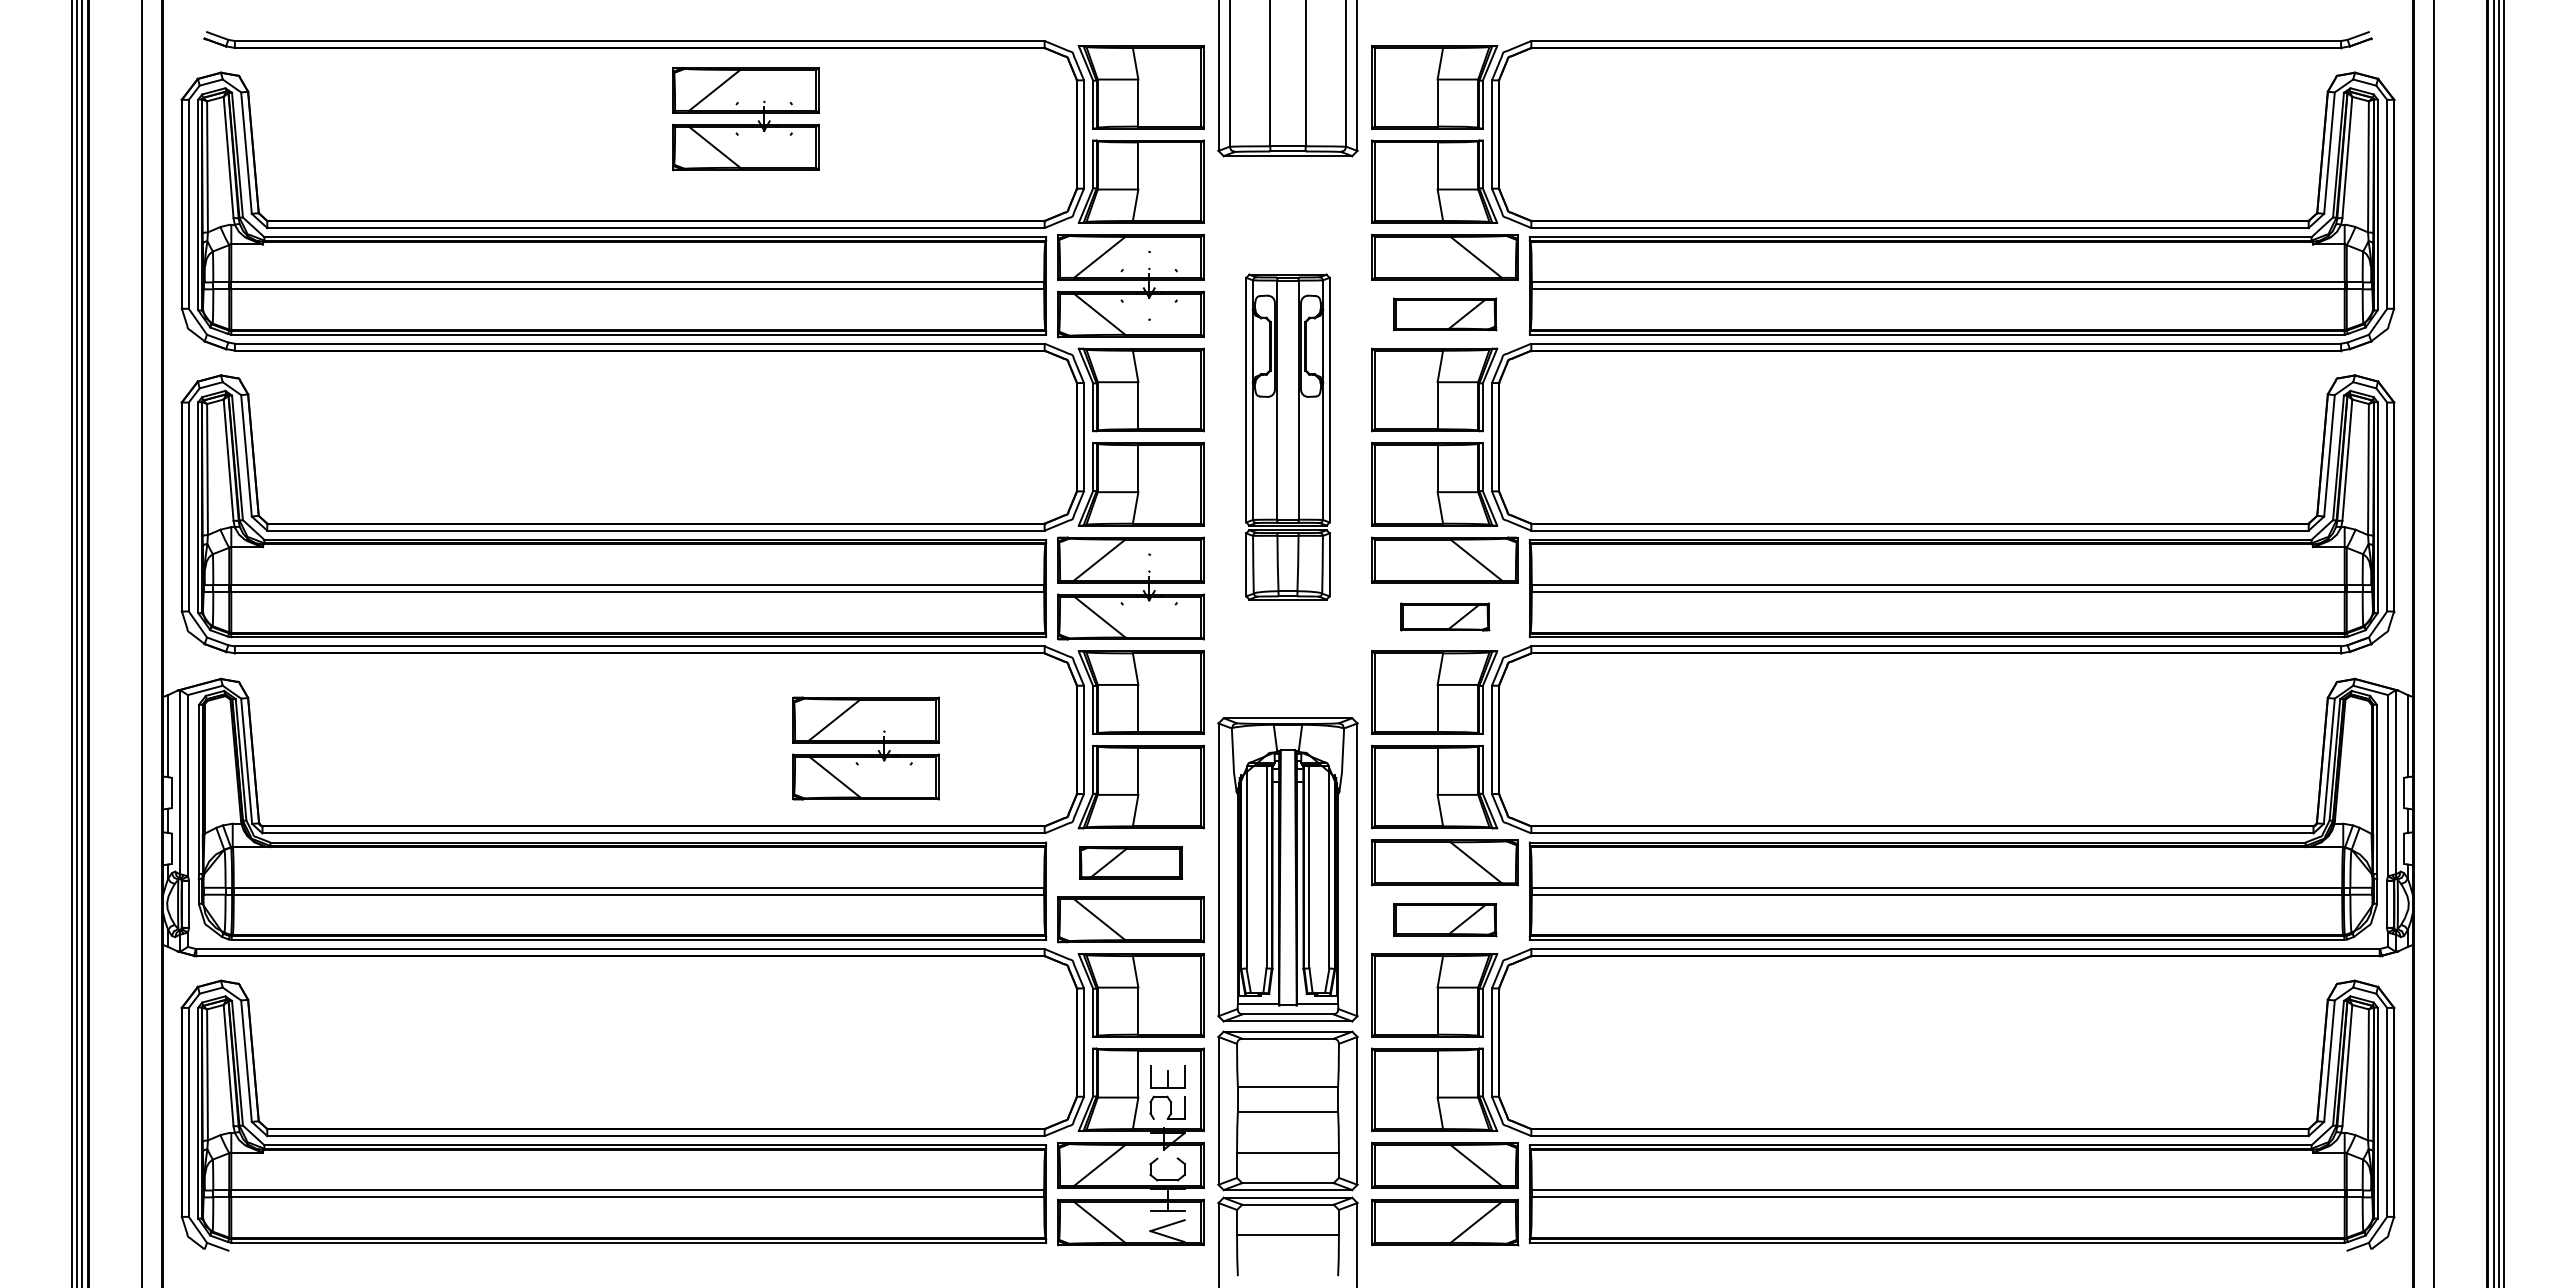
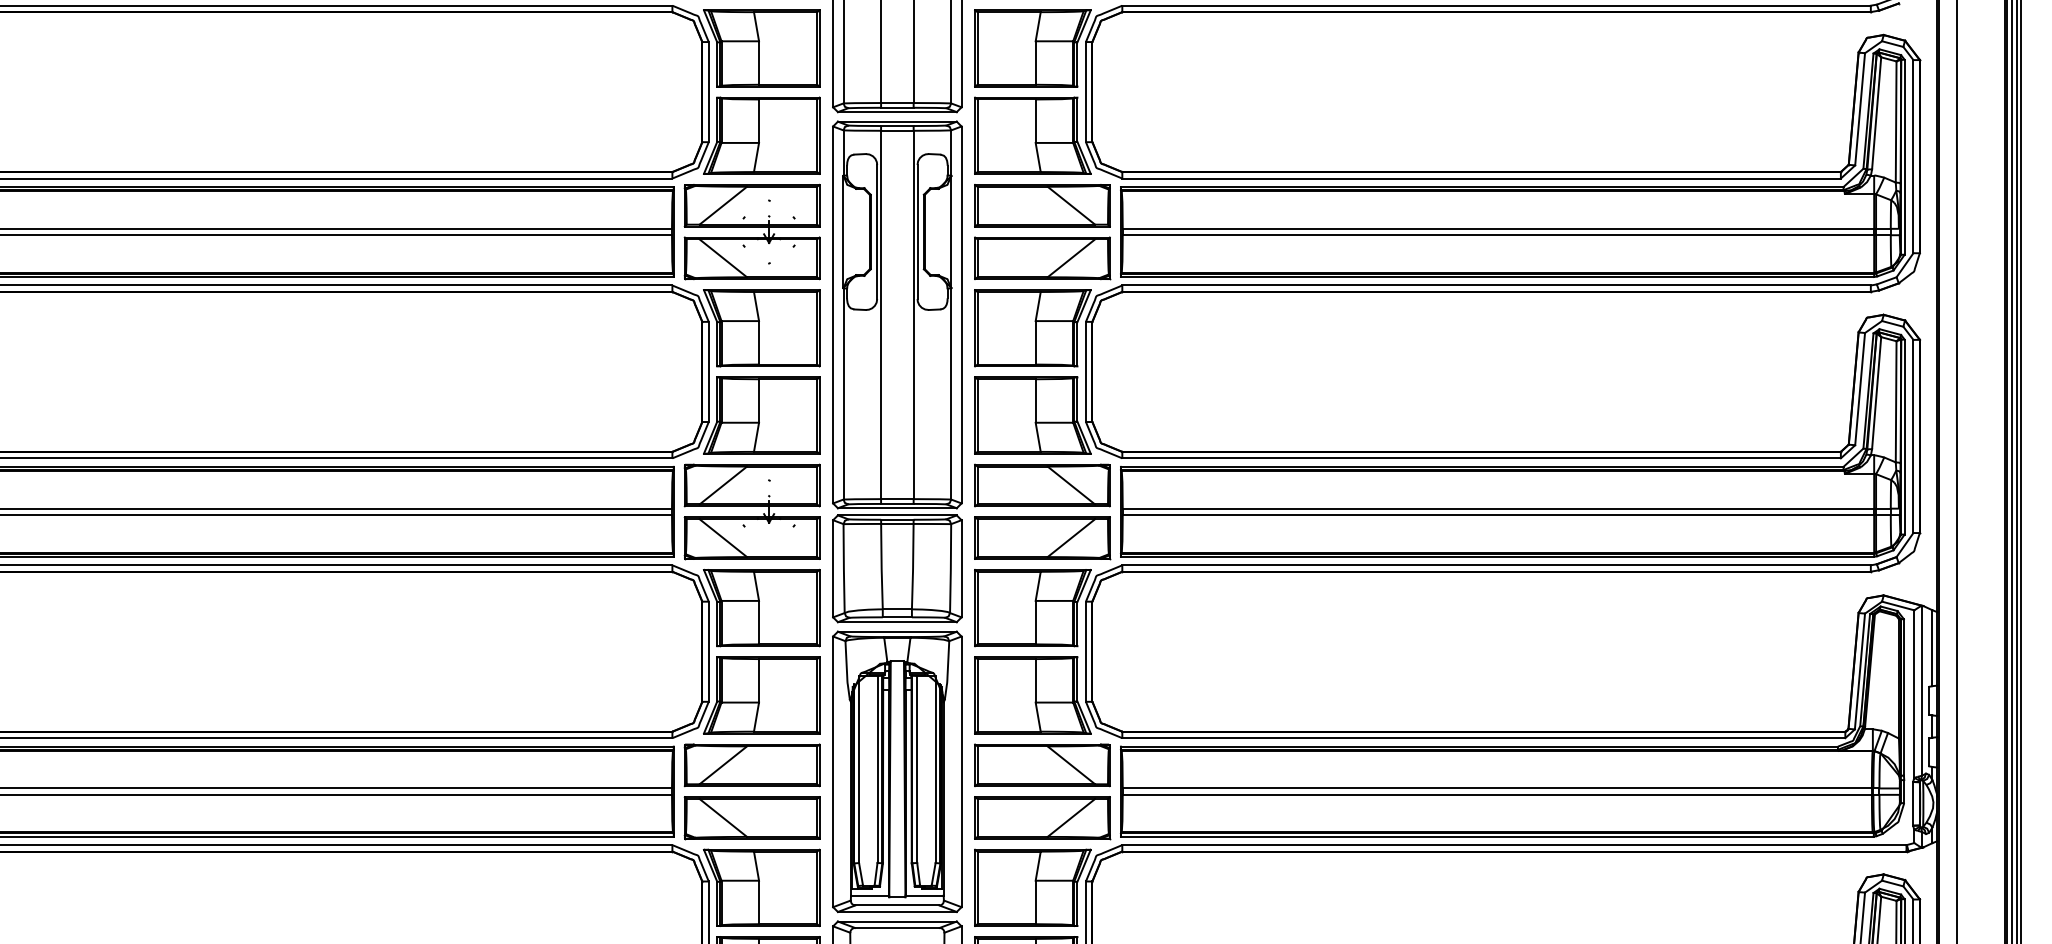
part: (745, 119) -> (395, 78), removed
part: (1445, 314) -> (1042, 258), size x1.43
part: (1287, 436) -> (896, 371), size x1.67
part: (1445, 616) -> (1042, 537), size x1.67
part: (865, 748) -> (506, 659), removed
part: (1130, 862) -> (751, 765), size x1.43
part: (1445, 919) -> (1042, 817), size x1.43

